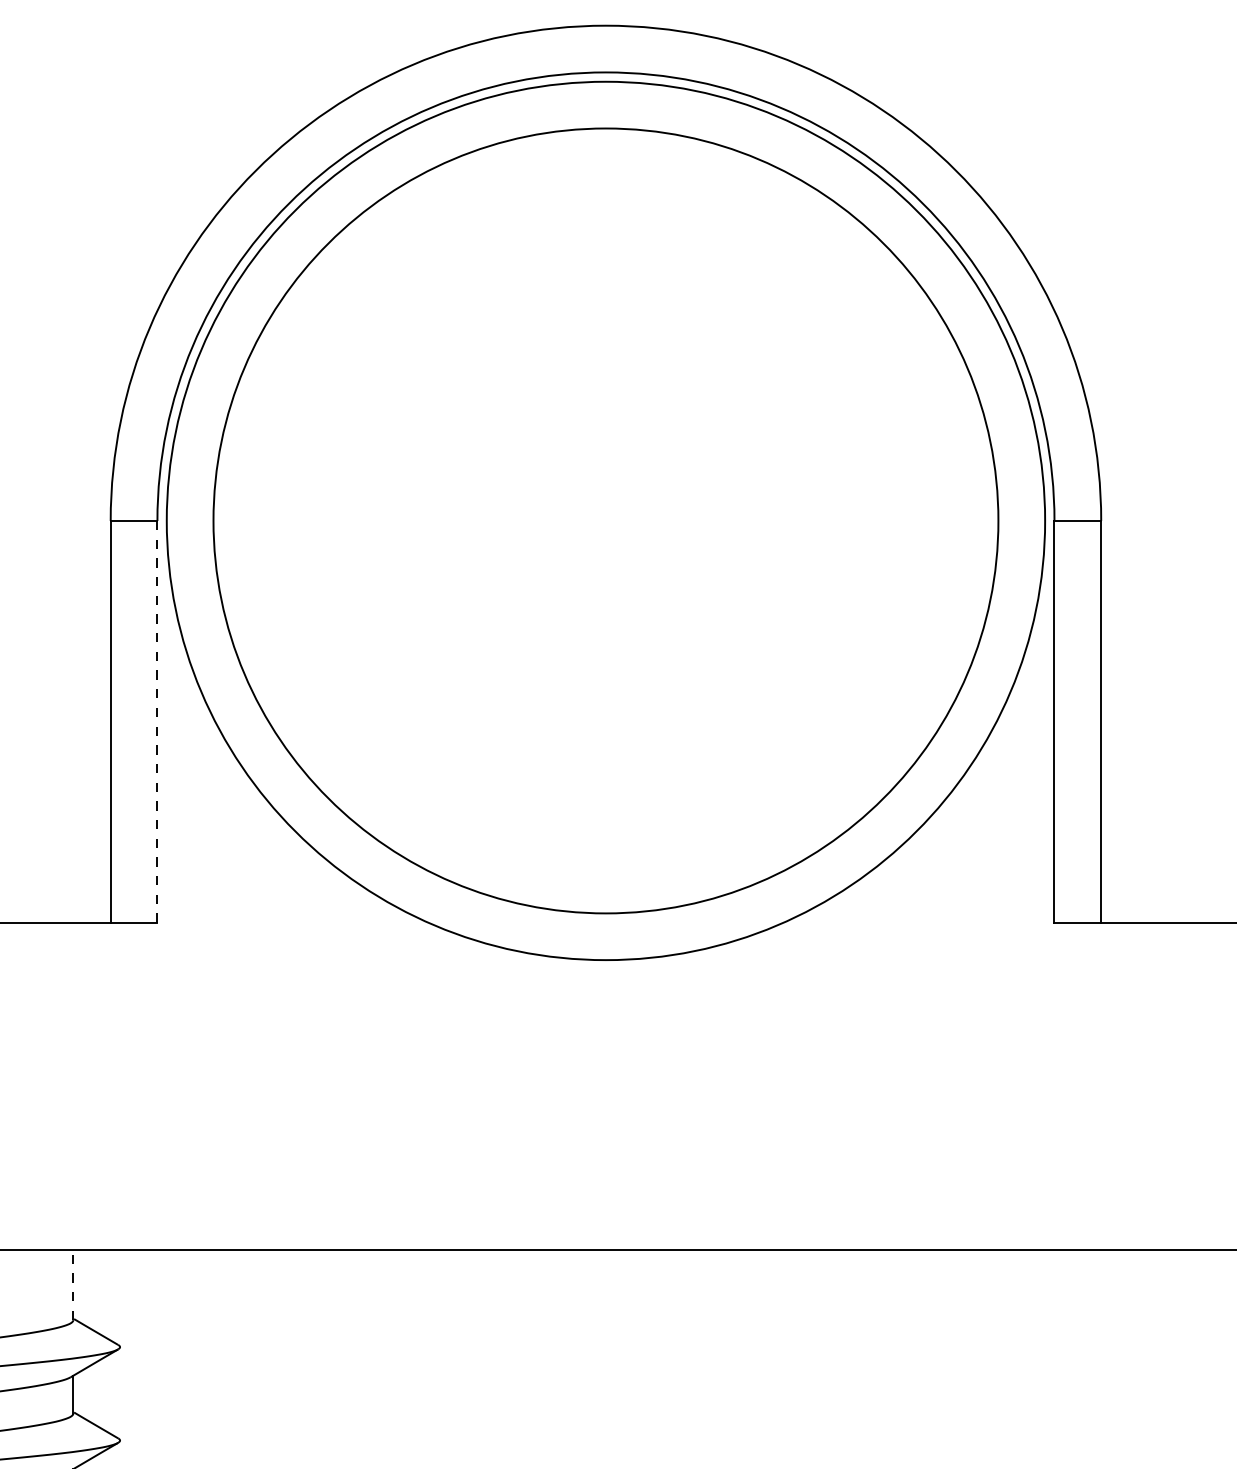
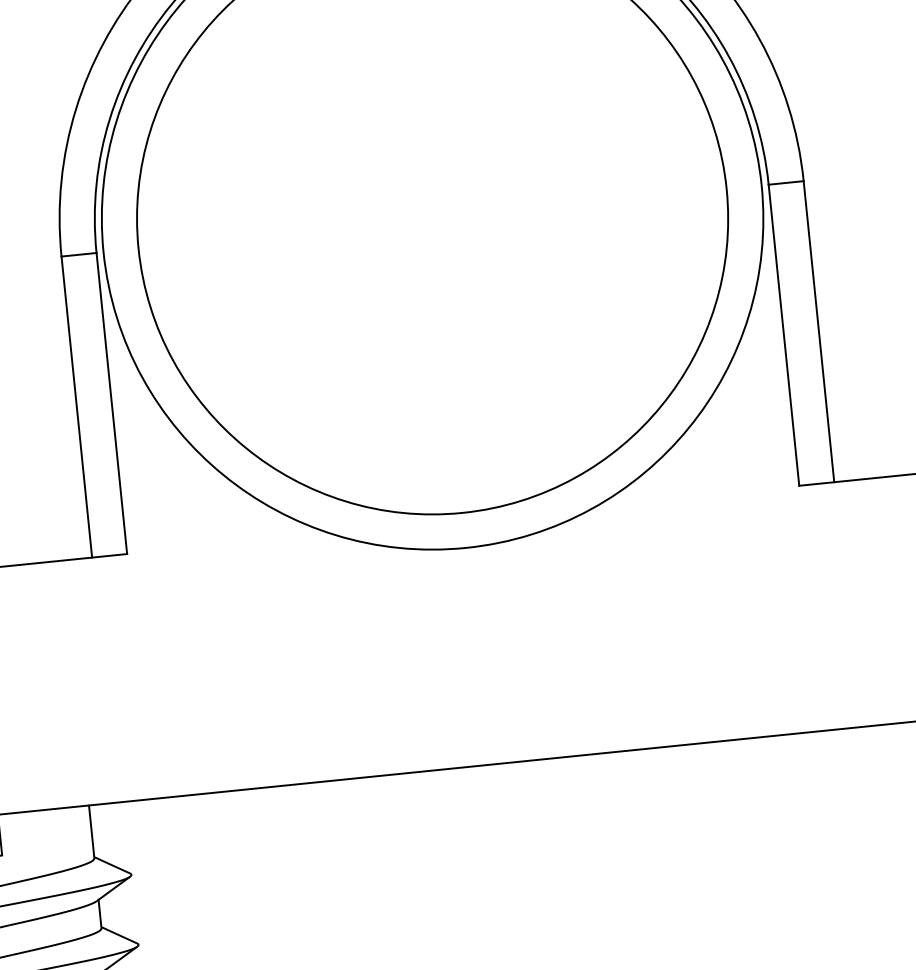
line: (157, 721) -> (111, 403), dashed -> solid
line: (73, 1284) -> (91, 831), dashed -> solid

